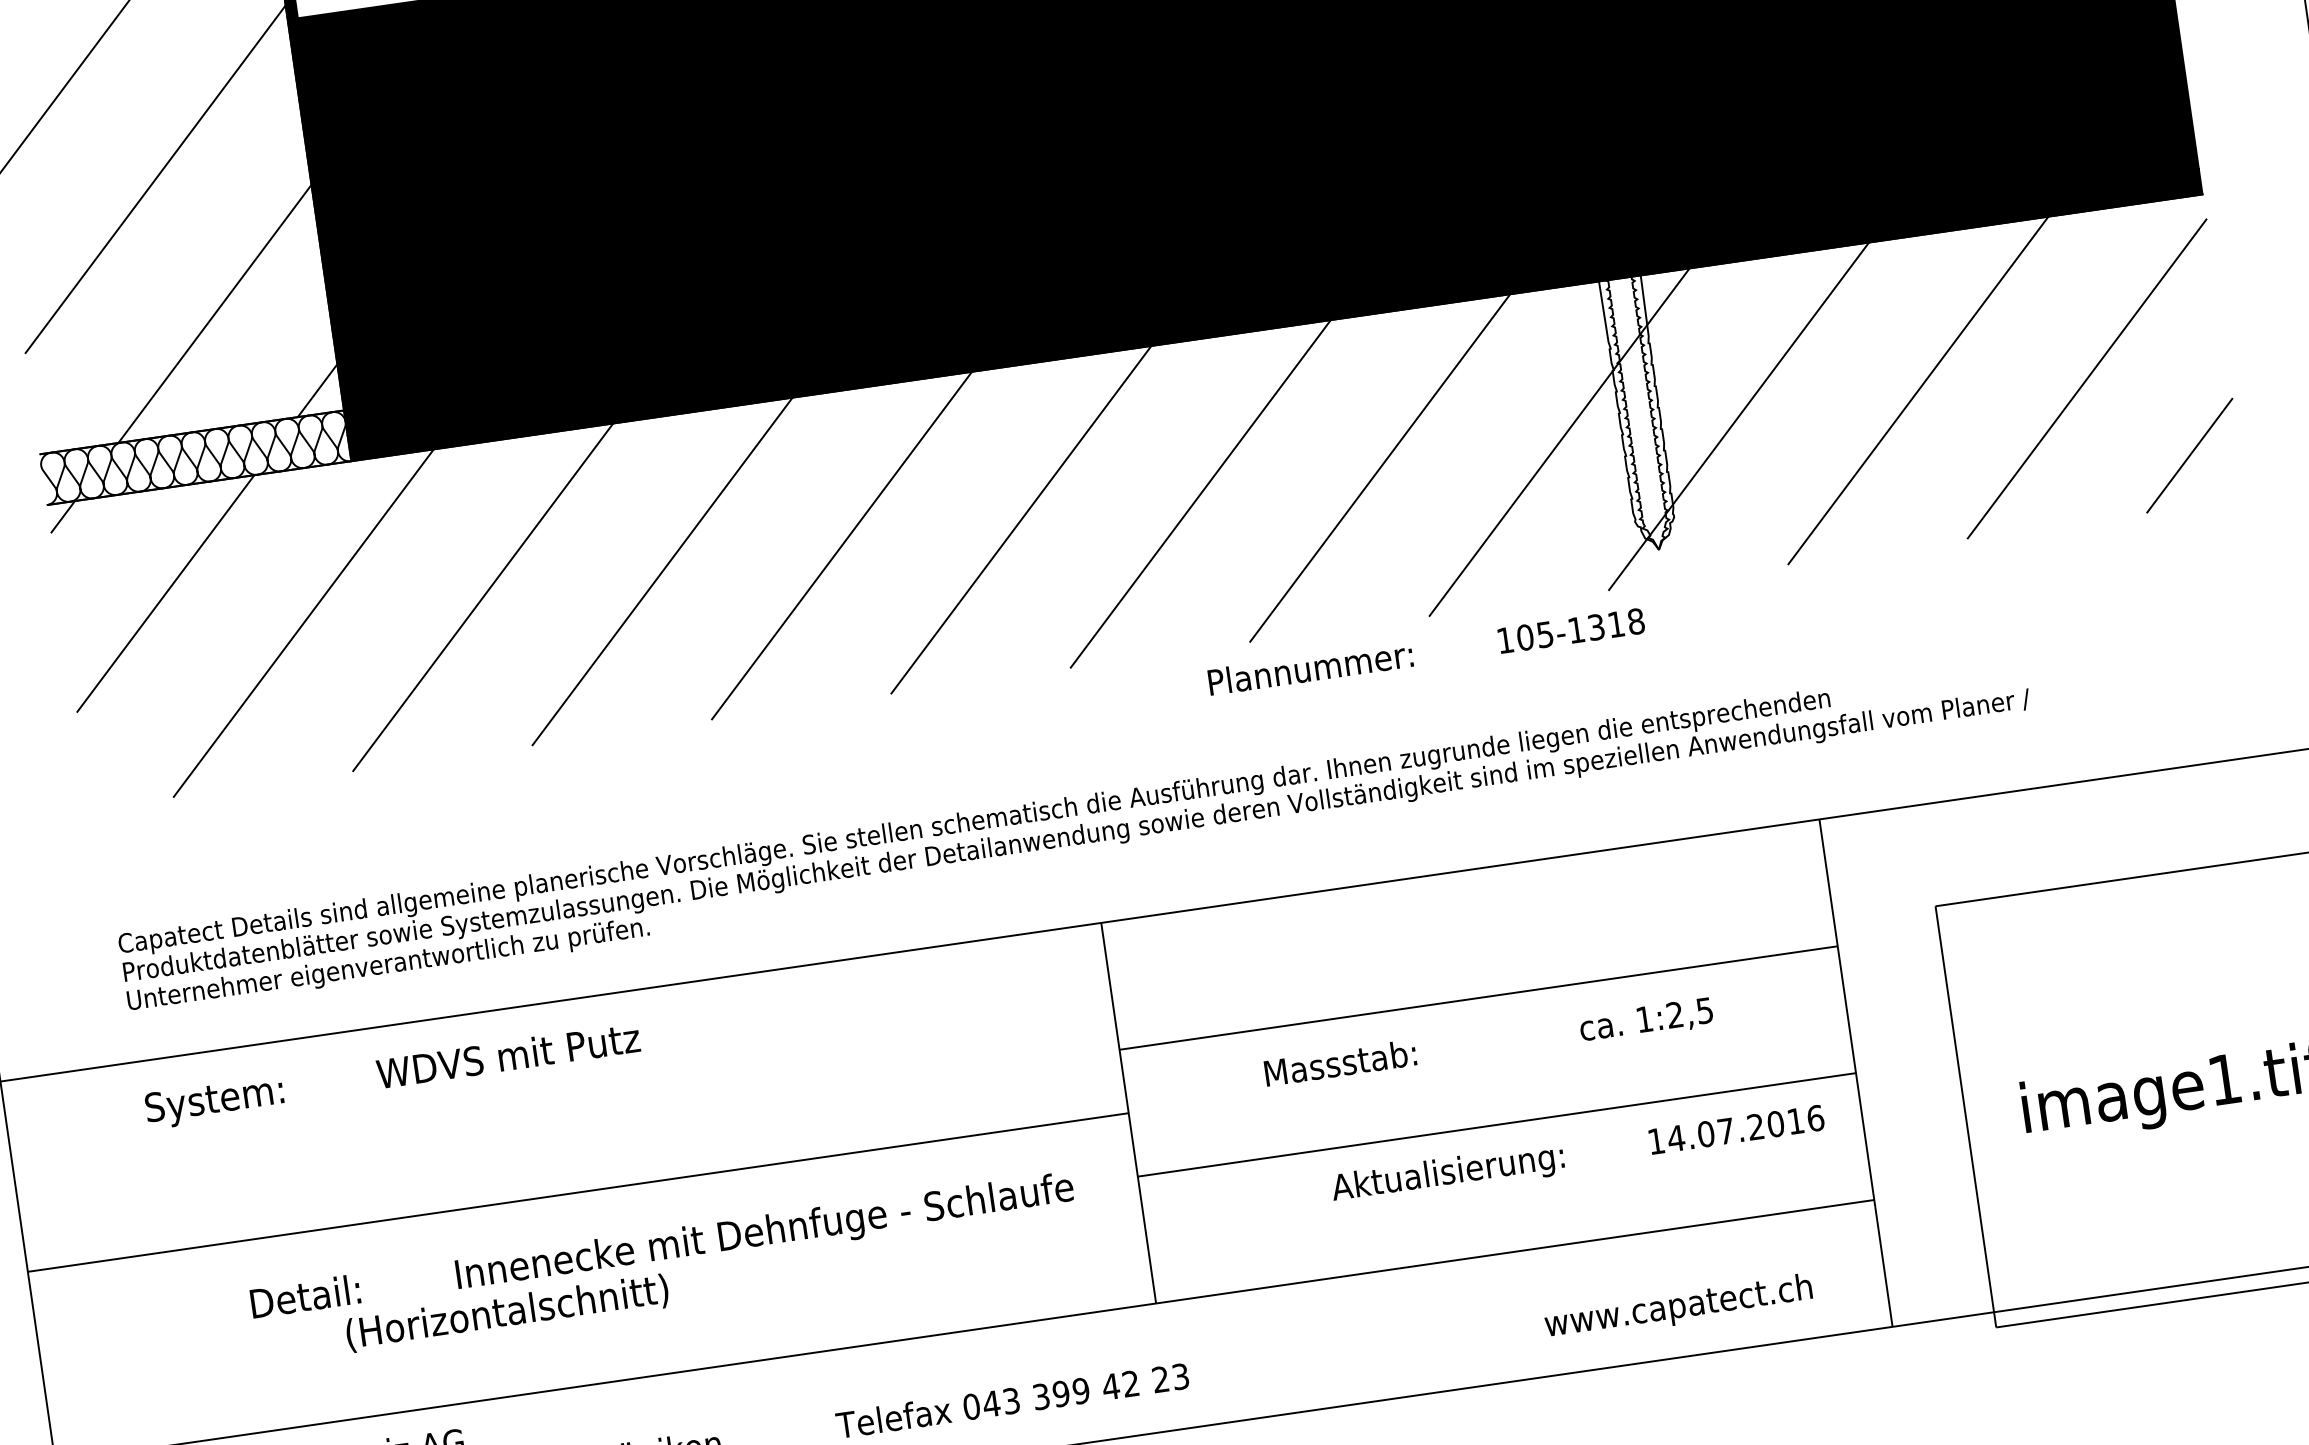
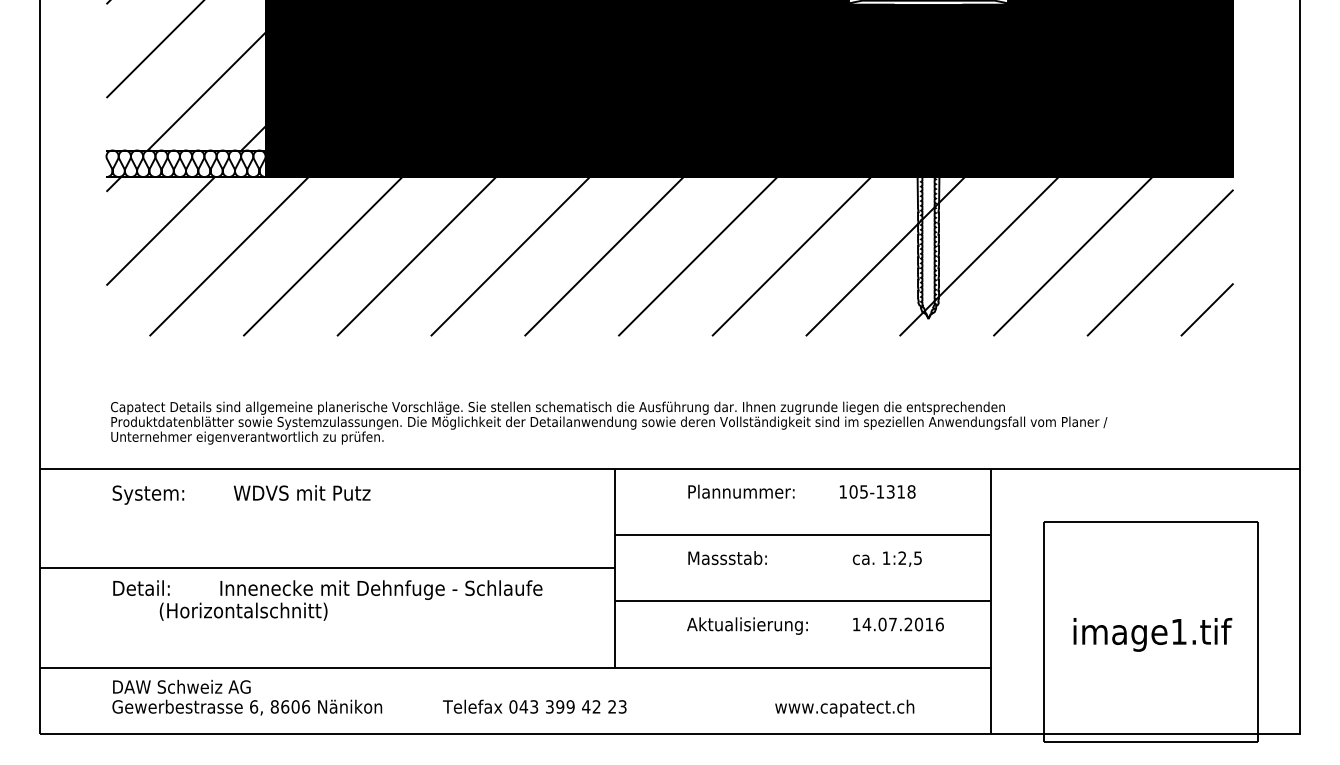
text: (1425, 651) -> (801, 491), moved
text: (1578, 1154) -> (815, 625), moved
text: (664, 1268) -> (327, 600), moved
text: (1678, 1308) -> (844, 708), moved

